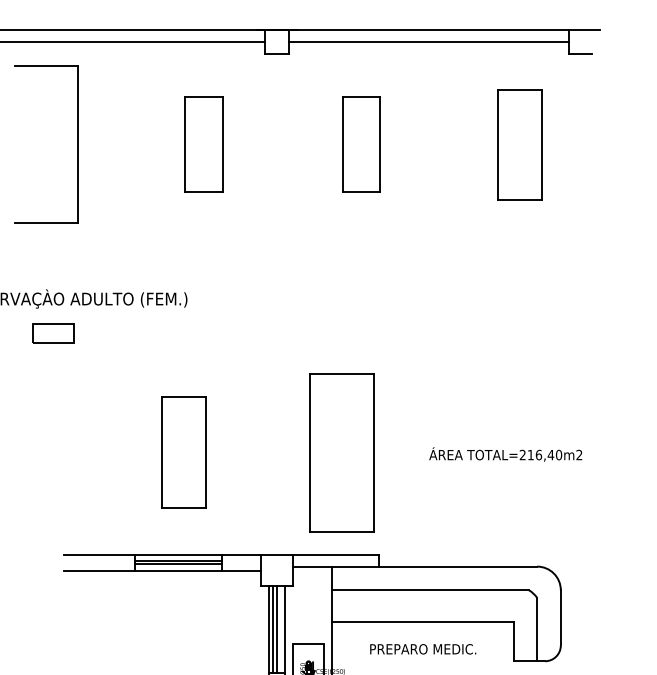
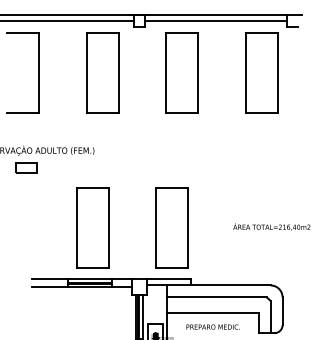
part: (203, 144) -> (102, 72), size x1.67
part: (360, 144) -> (181, 72), size x1.67
part: (519, 144) -> (261, 72), size x1.43
part: (183, 451) -> (92, 227), size x1.43
text: (505, 453) -> (271, 226), moved

